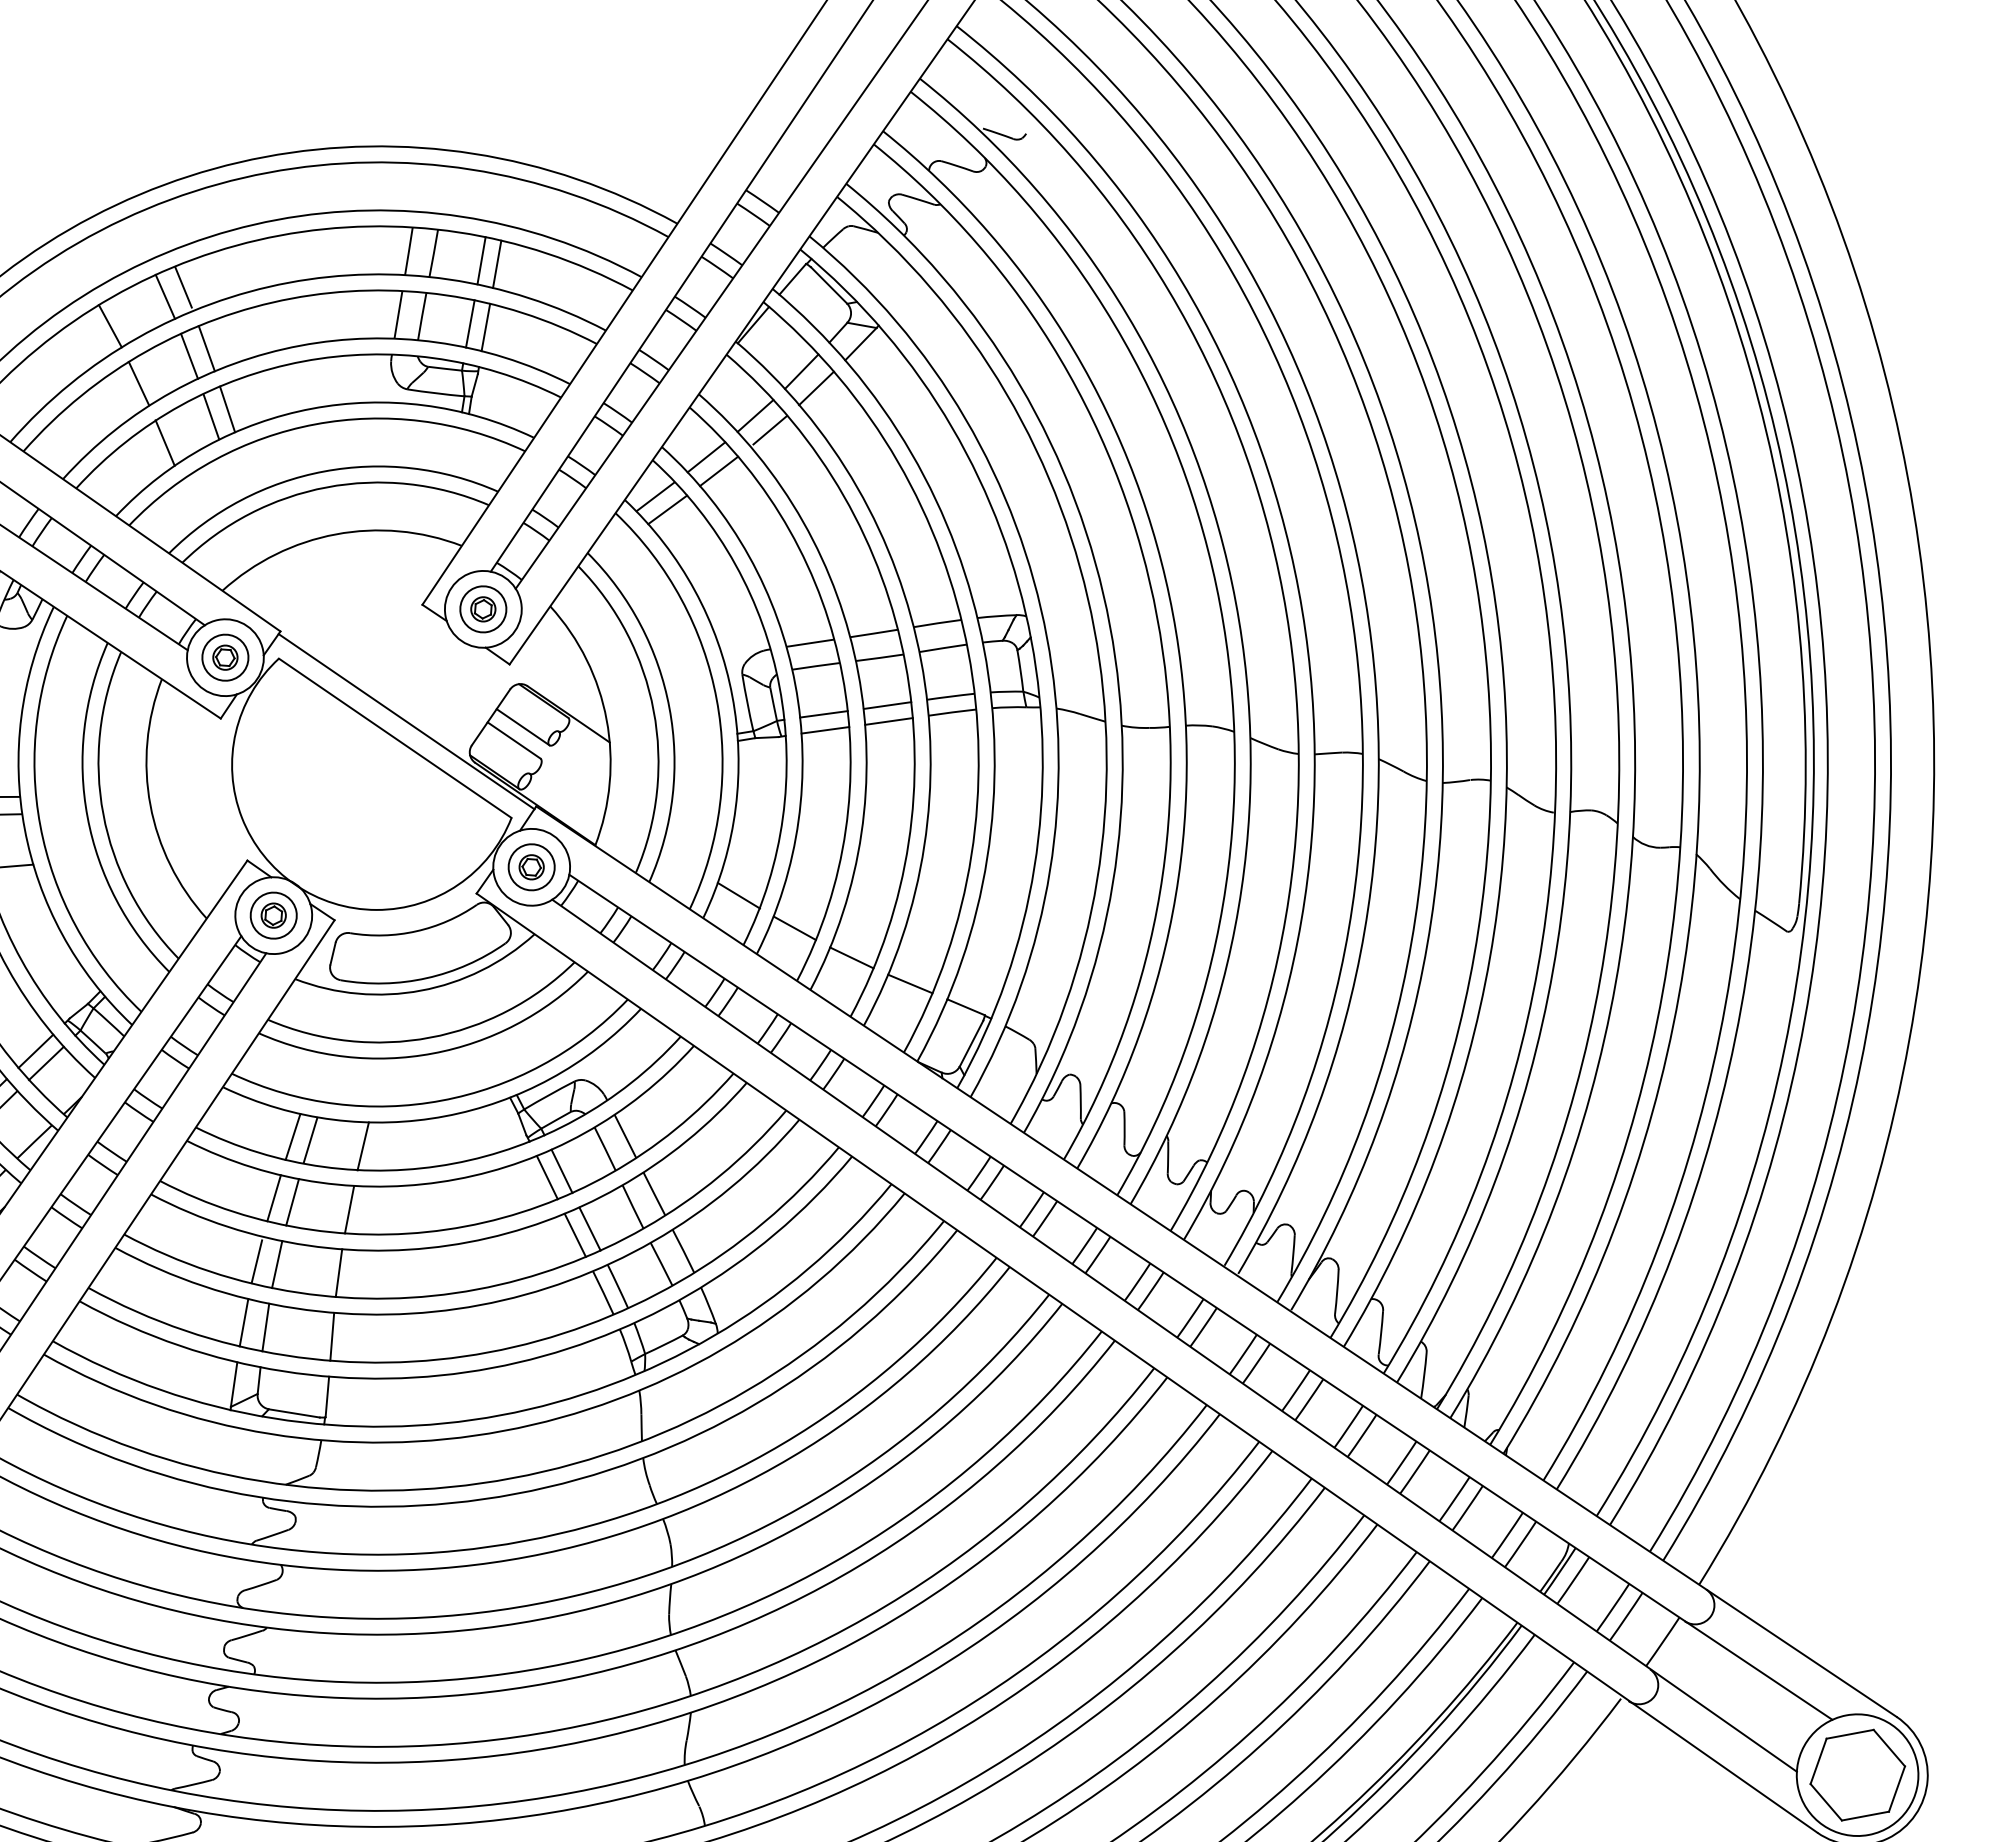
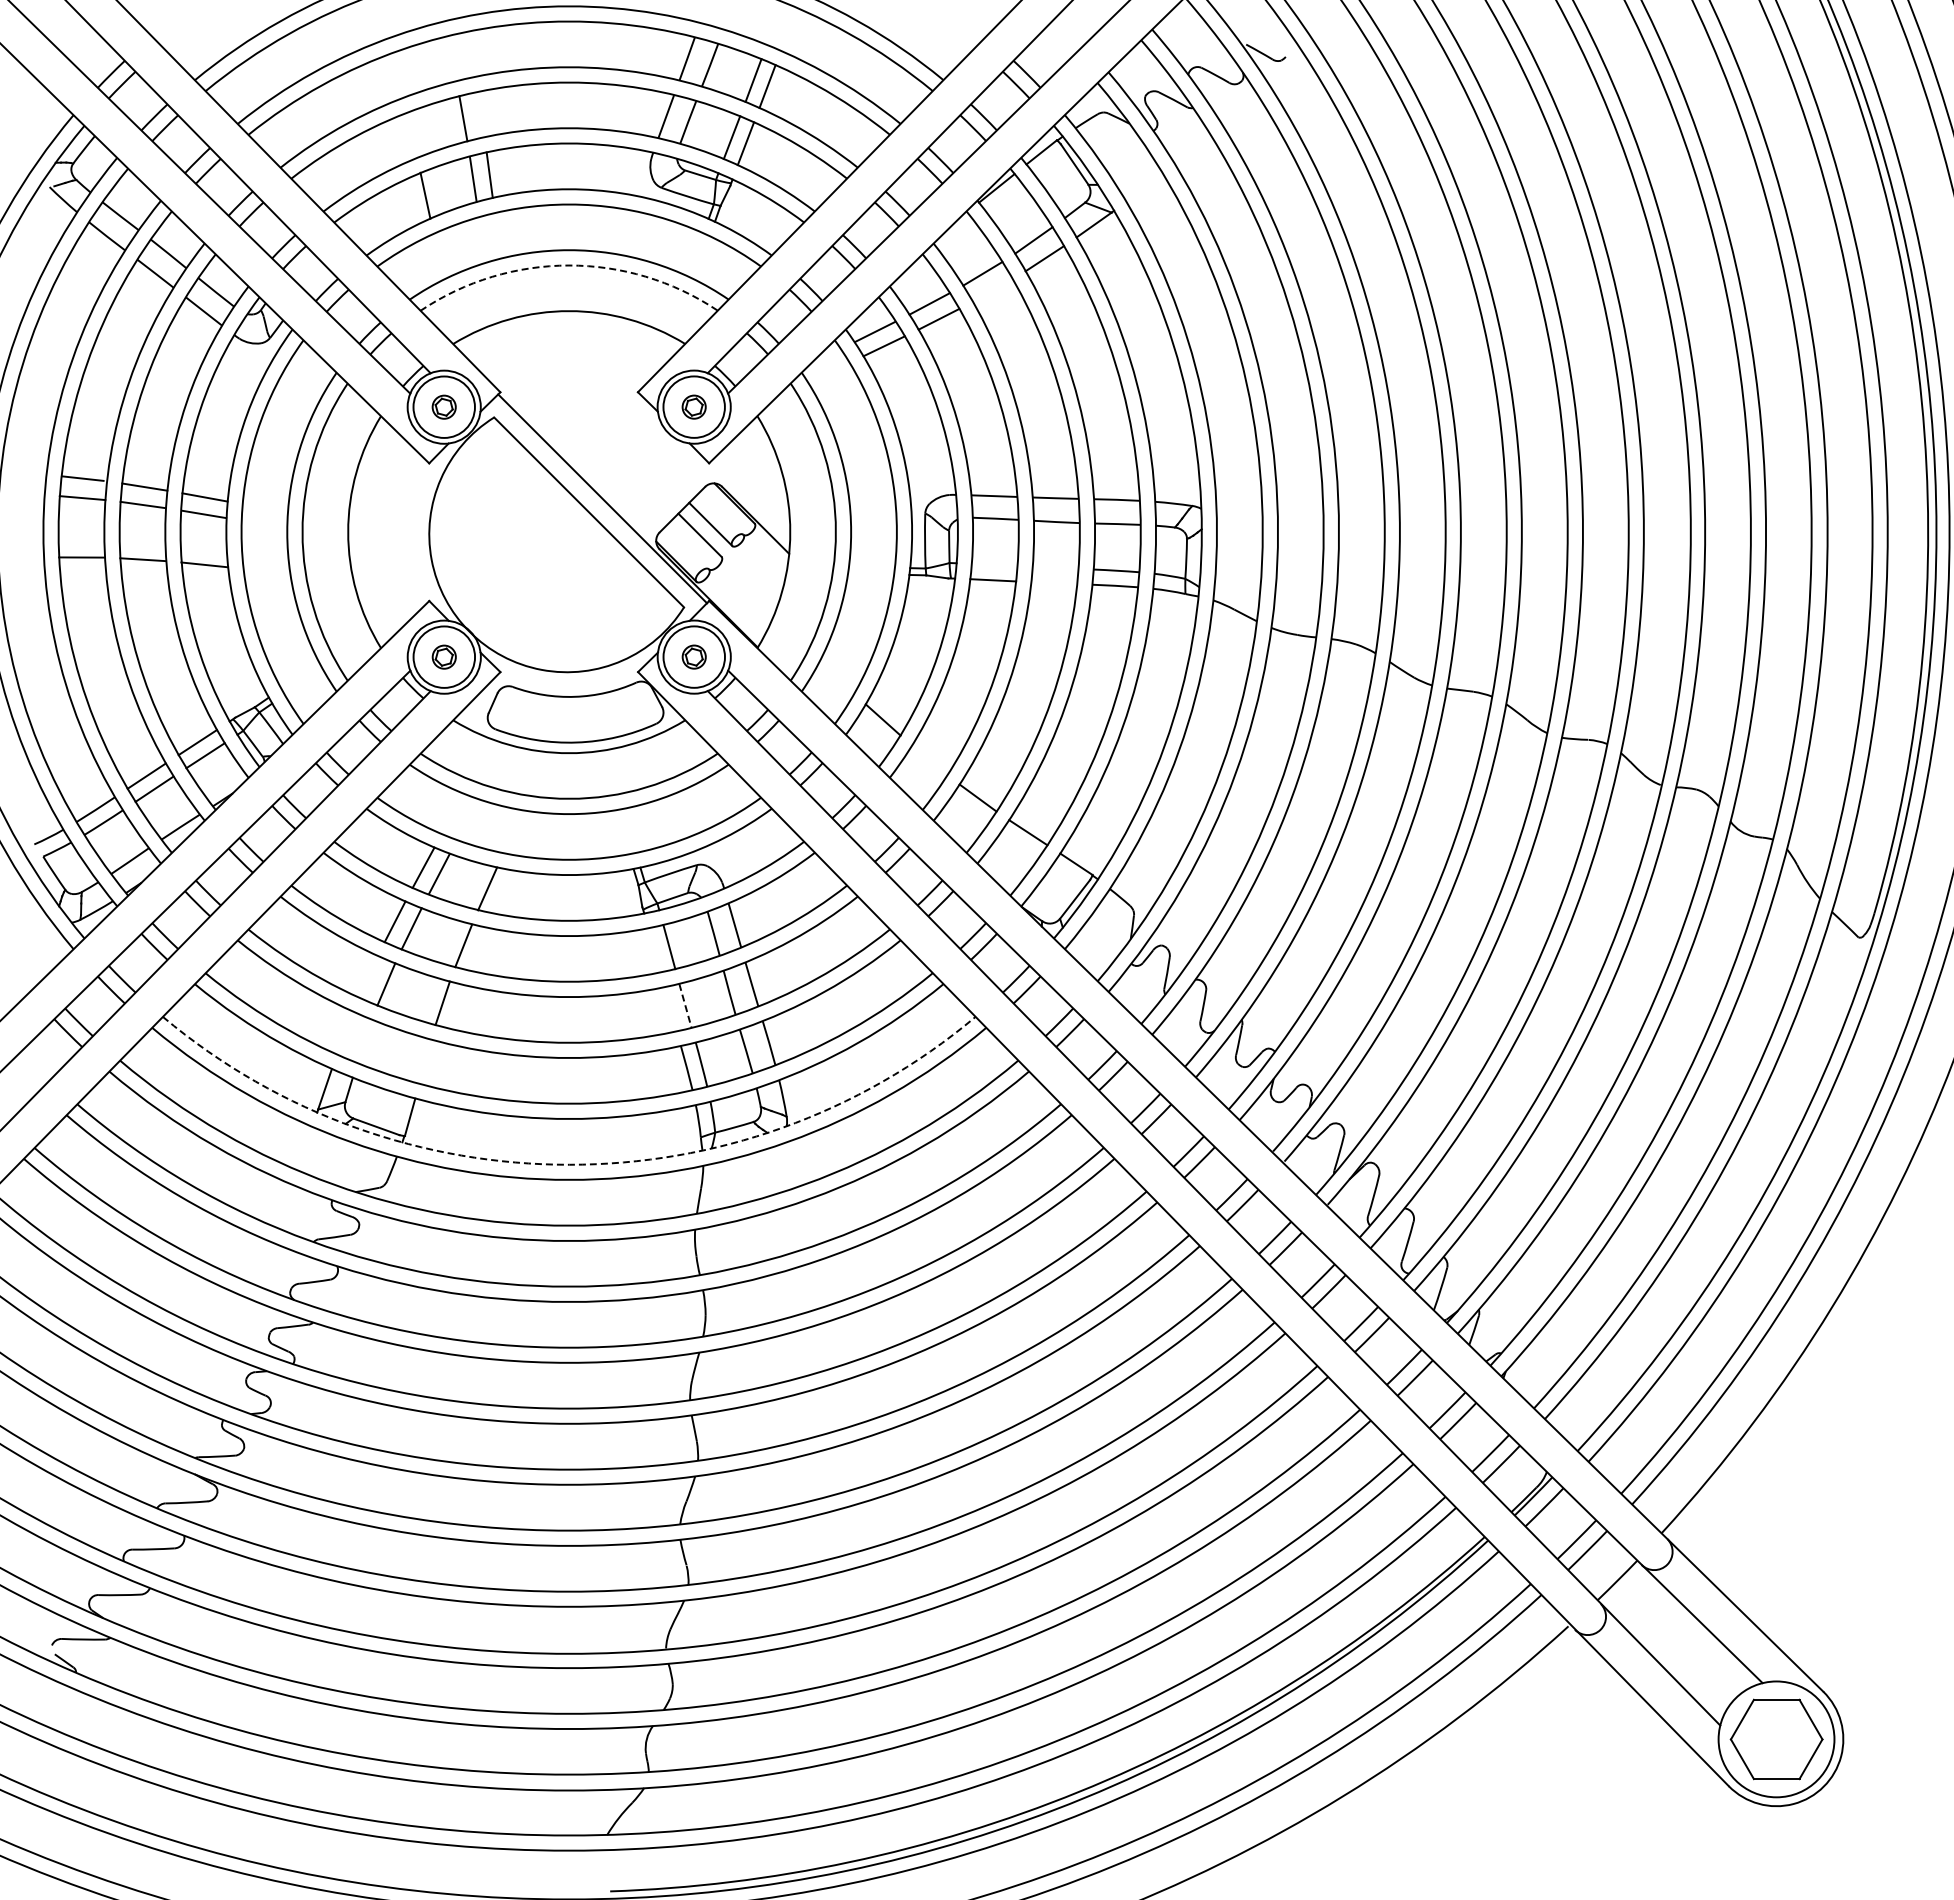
line: (182, 286) -> (469, 52), removed
line: (165, 296) -> (451, 58), removed
line: (110, 326) -> (394, 76), removed
line: (206, 348) -> (480, 114), removed
line: (139, 383) -> (411, 135), removed
line: (769, 430) -> (993, 289), removed
arc: (326, 487) -> (568, 265), solid -> dashed
circle: (483, 609) -> (694, 407), size x1.4
circle: (225, 657) -> (444, 407), size x1.4
line: (887, 706) -> (1055, 568), removed
line: (823, 713) -> (994, 564), removed
line: (889, 721) -> (1054, 583), removed
circle: (532, 867) -> (694, 657), size x1.4
circle: (274, 915) -> (444, 657), size x1.4
line: (794, 928) -> (929, 760), removed
line: (547, 1177) -> (654, 950), removed
line: (590, 1229) -> (685, 1006), solid -> dashed
line: (575, 1235) -> (670, 1009), removed
line: (256, 1262) -> (367, 978), removed
line: (243, 1322) -> (344, 1032), removed
line: (265, 1327) -> (364, 1041), removed
line: (332, 1336) -> (425, 1061), removed
arc: (500, 1415) -> (569, 1164), solid -> dashed

